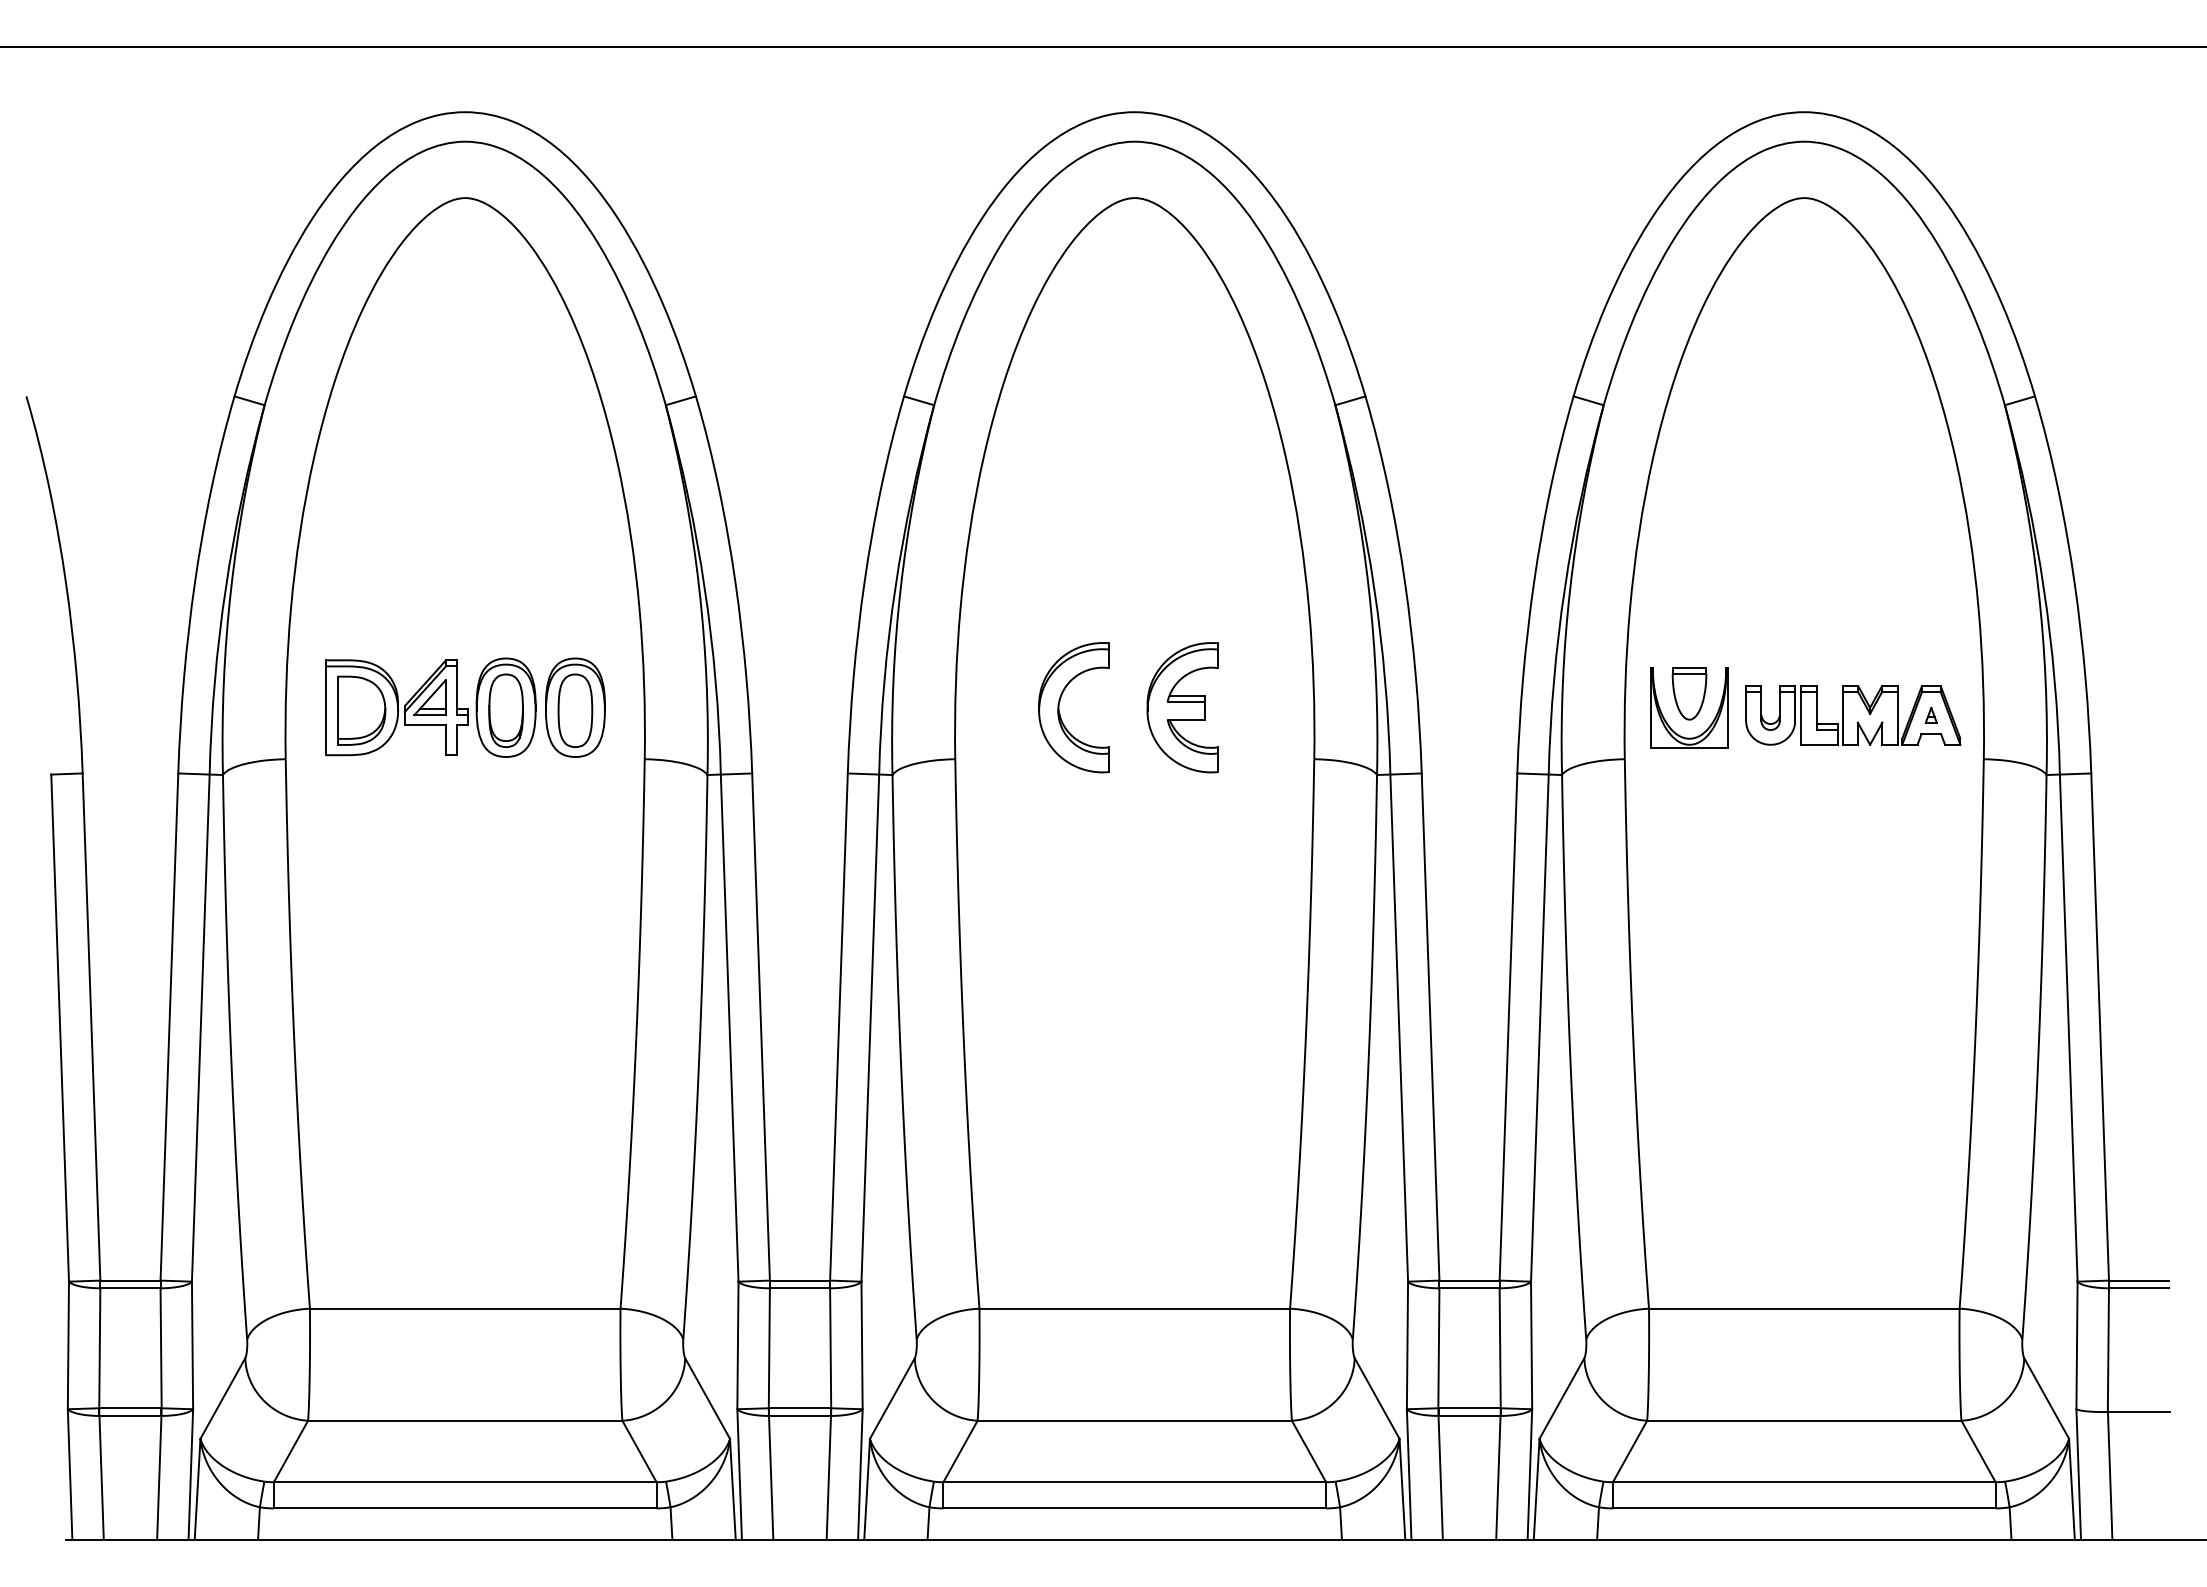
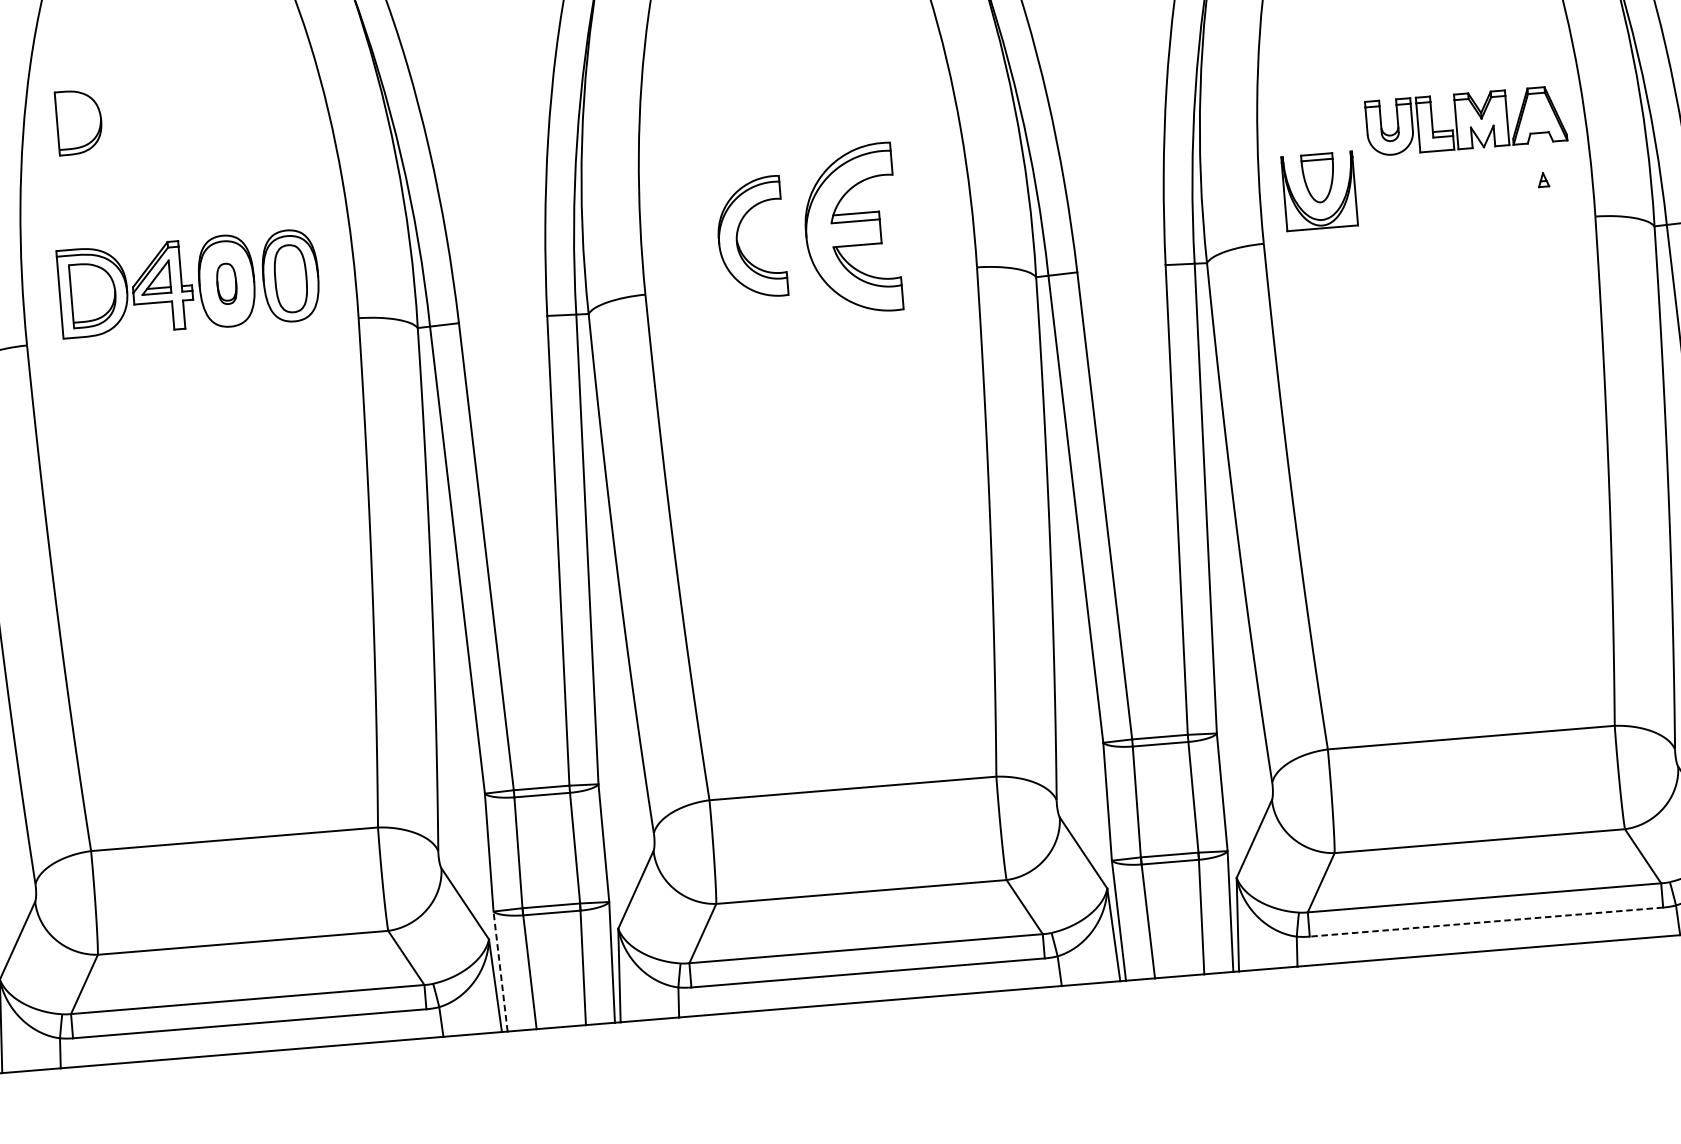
part: (361, 523) -> (79, 122), added
part: (1182, 707) -> (851, 229), size x1.4
part: (505, 710) -> (226, 283), size x0.6
part: (1853, 715) -> (1466, 121), moved
line: (739, 1473) -> (500, 970), solid -> dashed
line: (1803, 1508) -> (1485, 922), solid -> dashed

